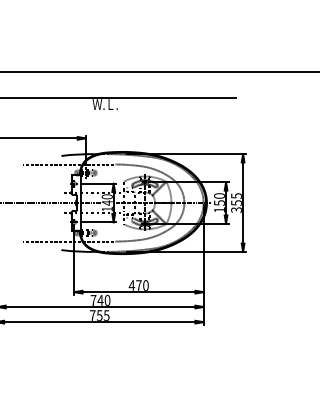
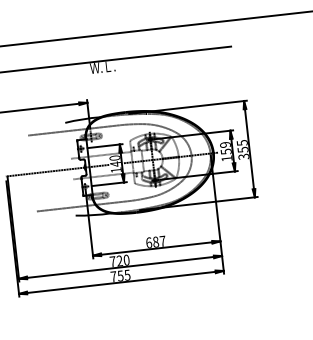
text: (219, 195) -> (225, 144), 150 -> 159
text: (138, 285) -> (155, 242), 470 -> 687
text: (100, 299) -> (119, 260), 740 -> 720

